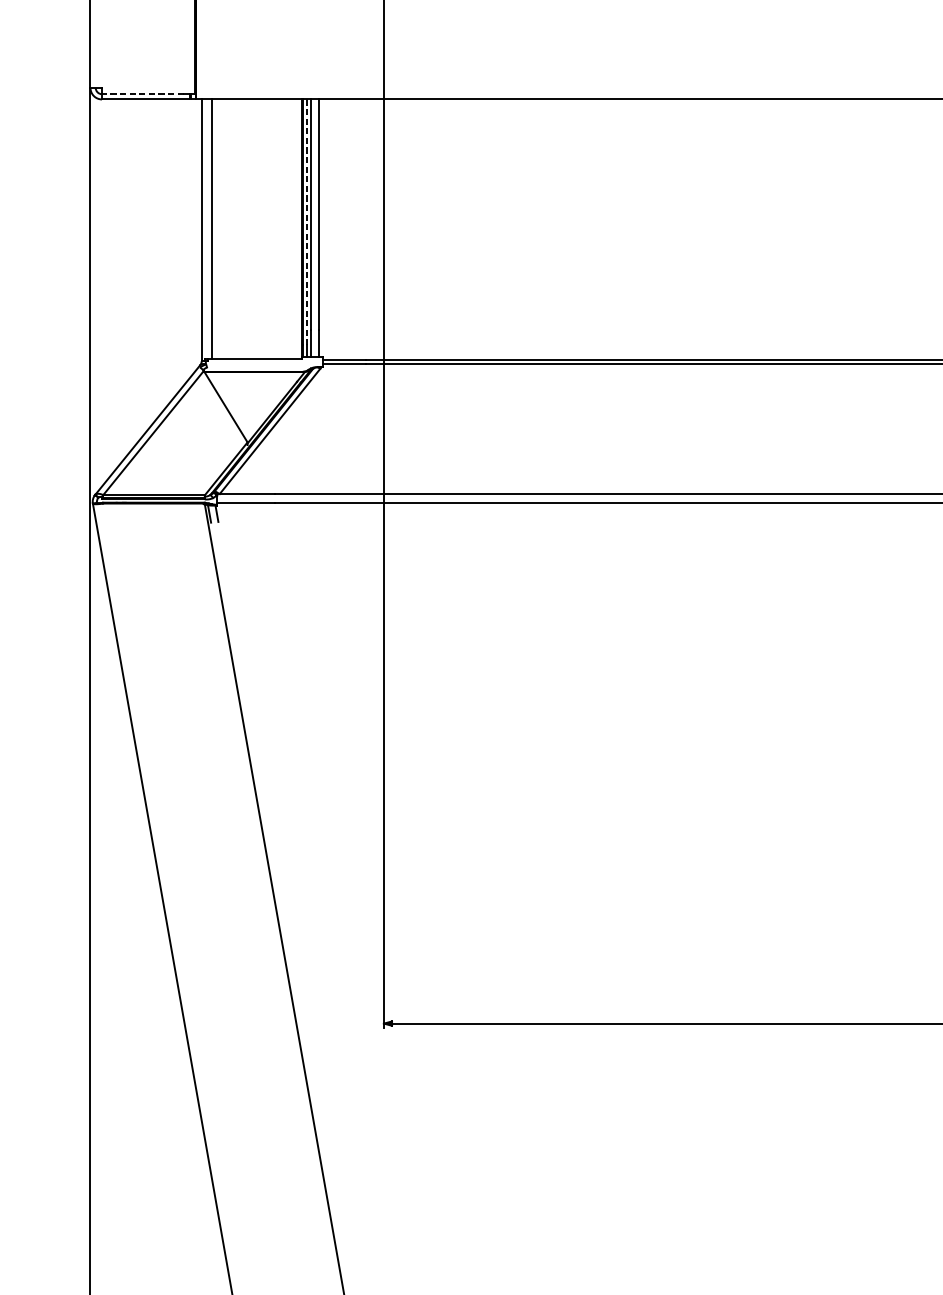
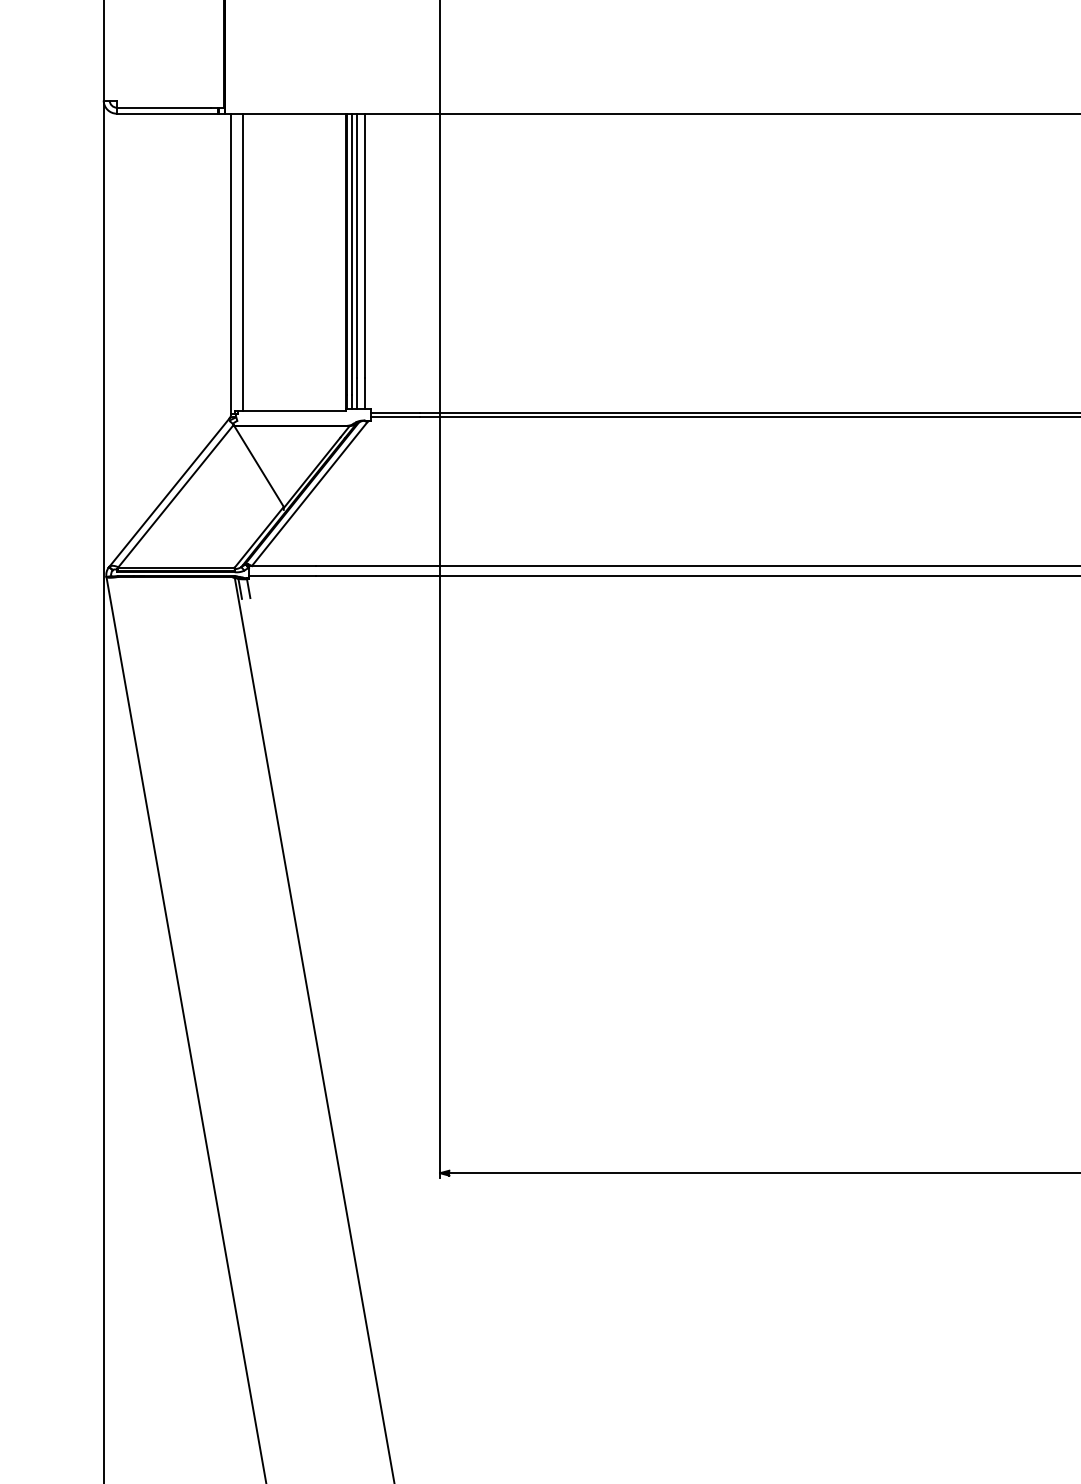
line: (142, 94) -> (163, 107), dashed -> solid
line: (307, 222) -> (352, 254), dashed -> solid

